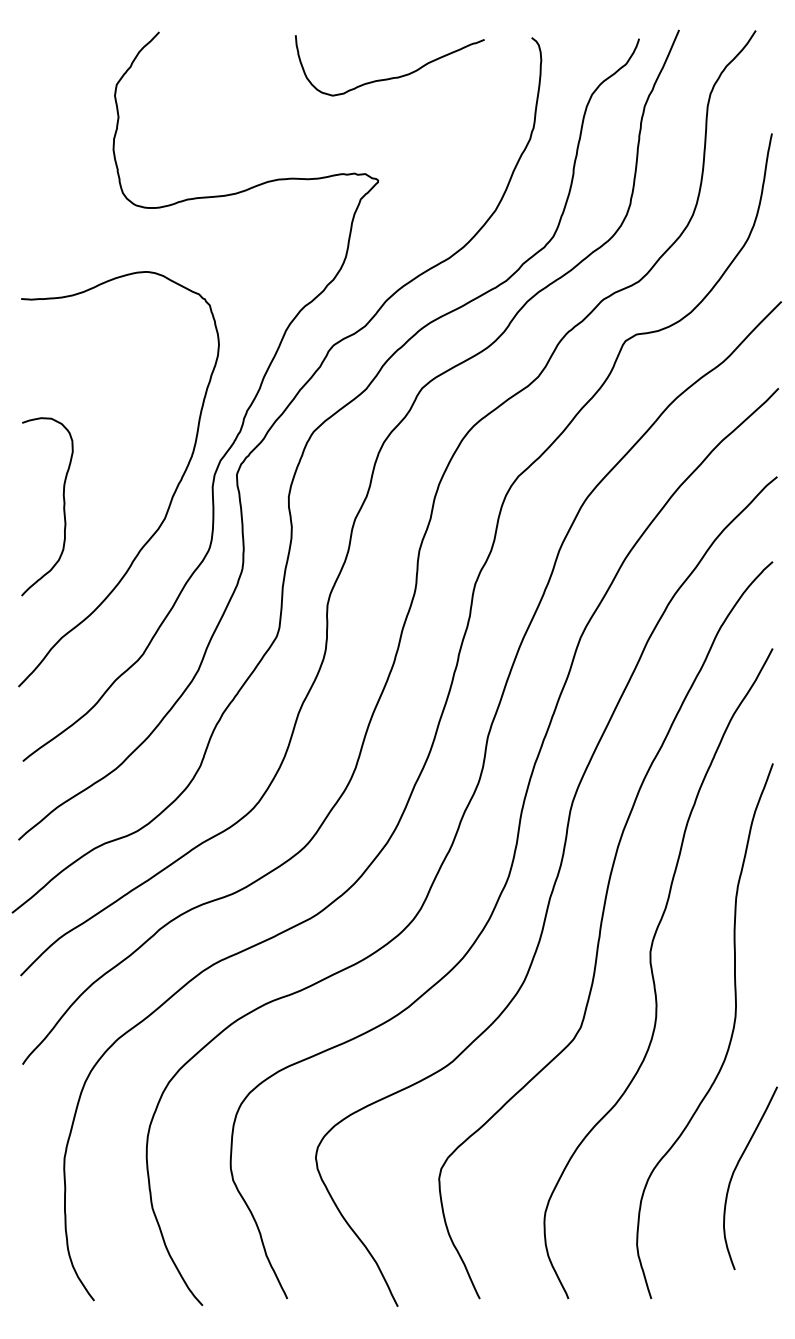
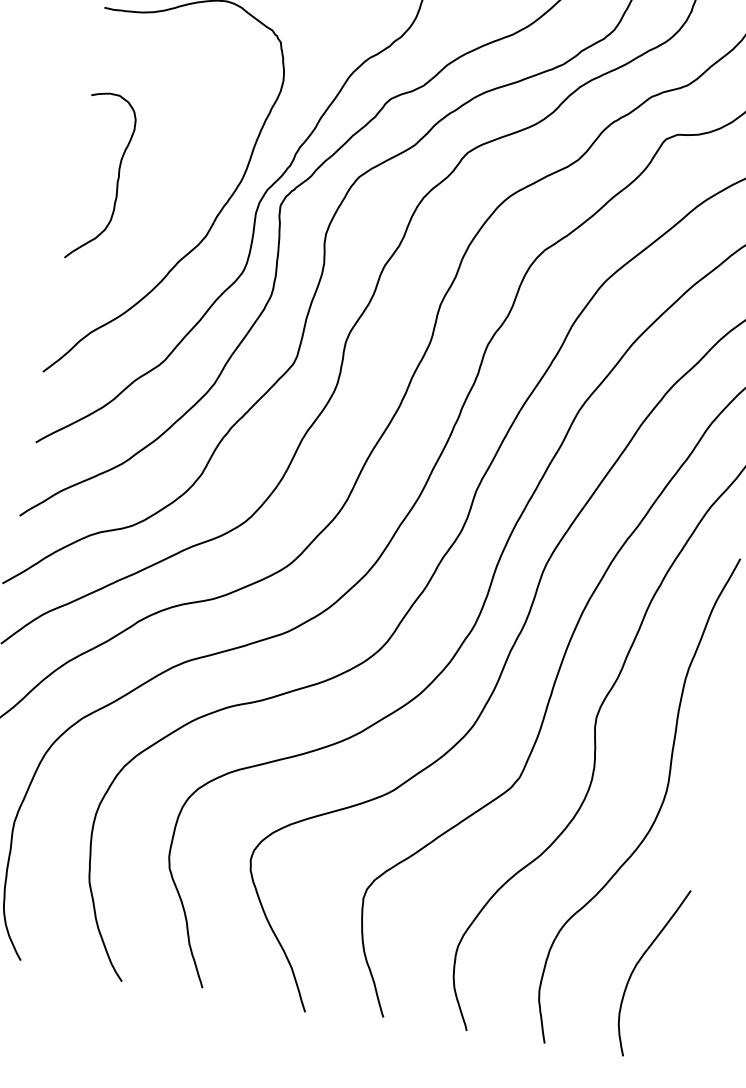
curve: (63, 506) -> (117, 180), moved
curve: (734, 1173) -> (637, 965), moved

